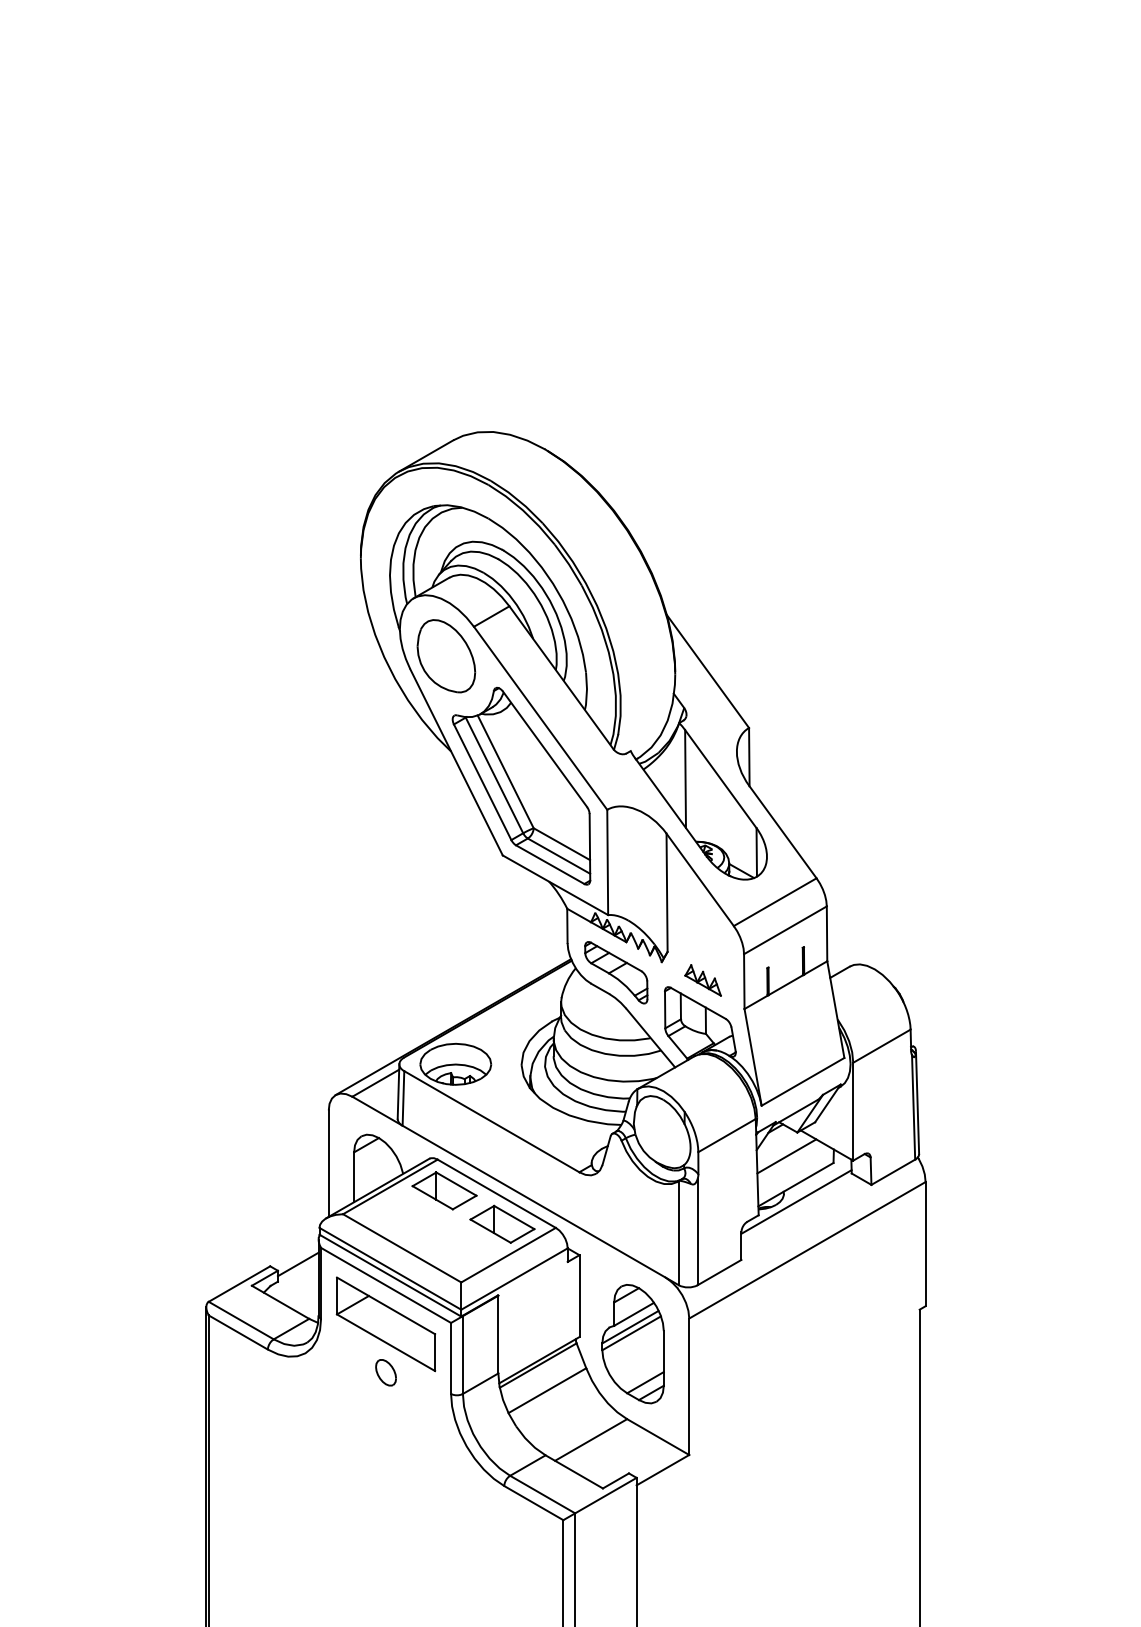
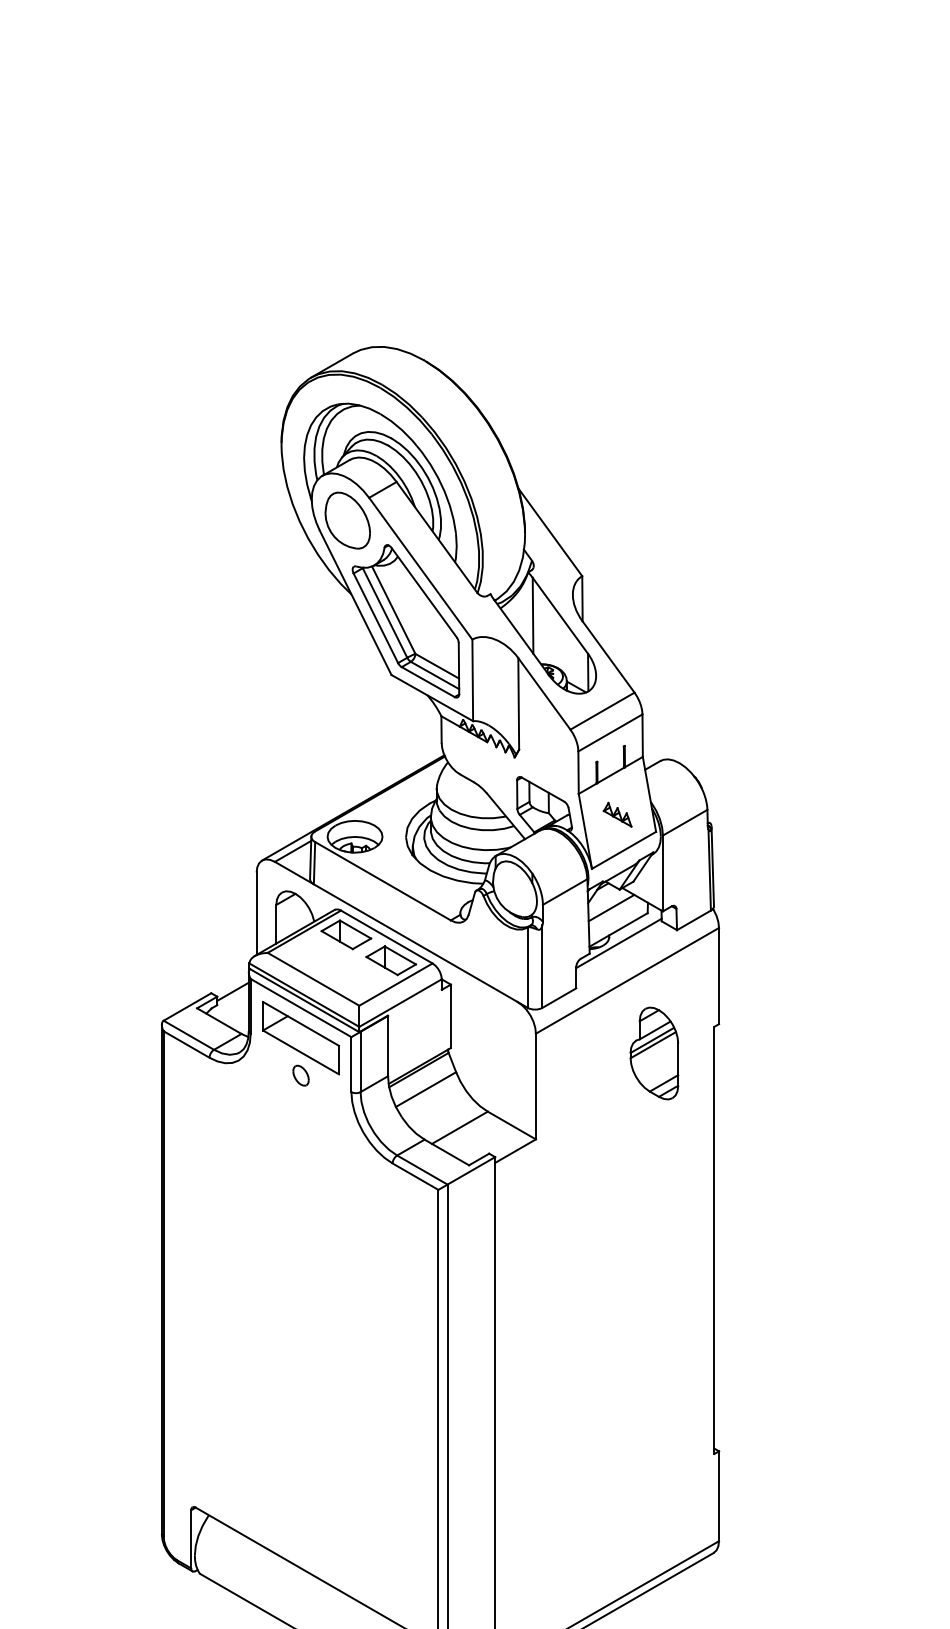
part: (616, 972) -> (479, 765), removed
part: (702, 980) -> (617, 814), moved
part: (633, 1344) -> (654, 1053), moved

